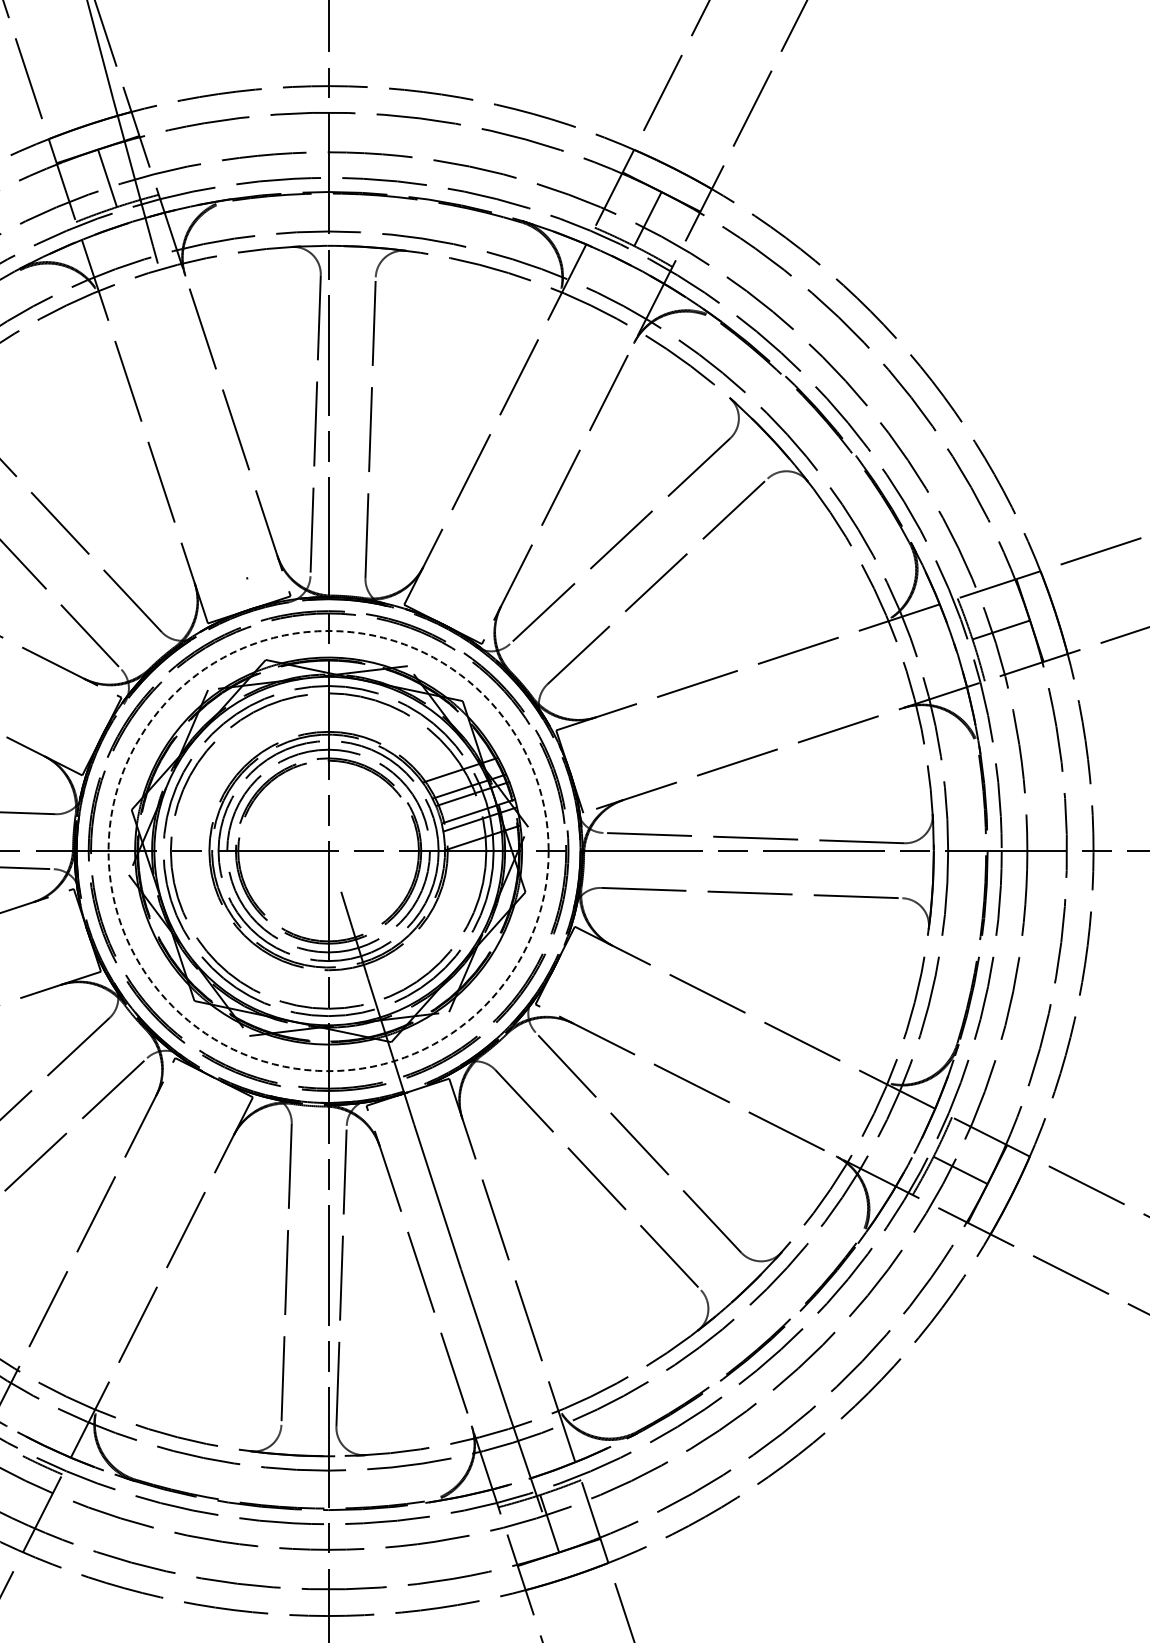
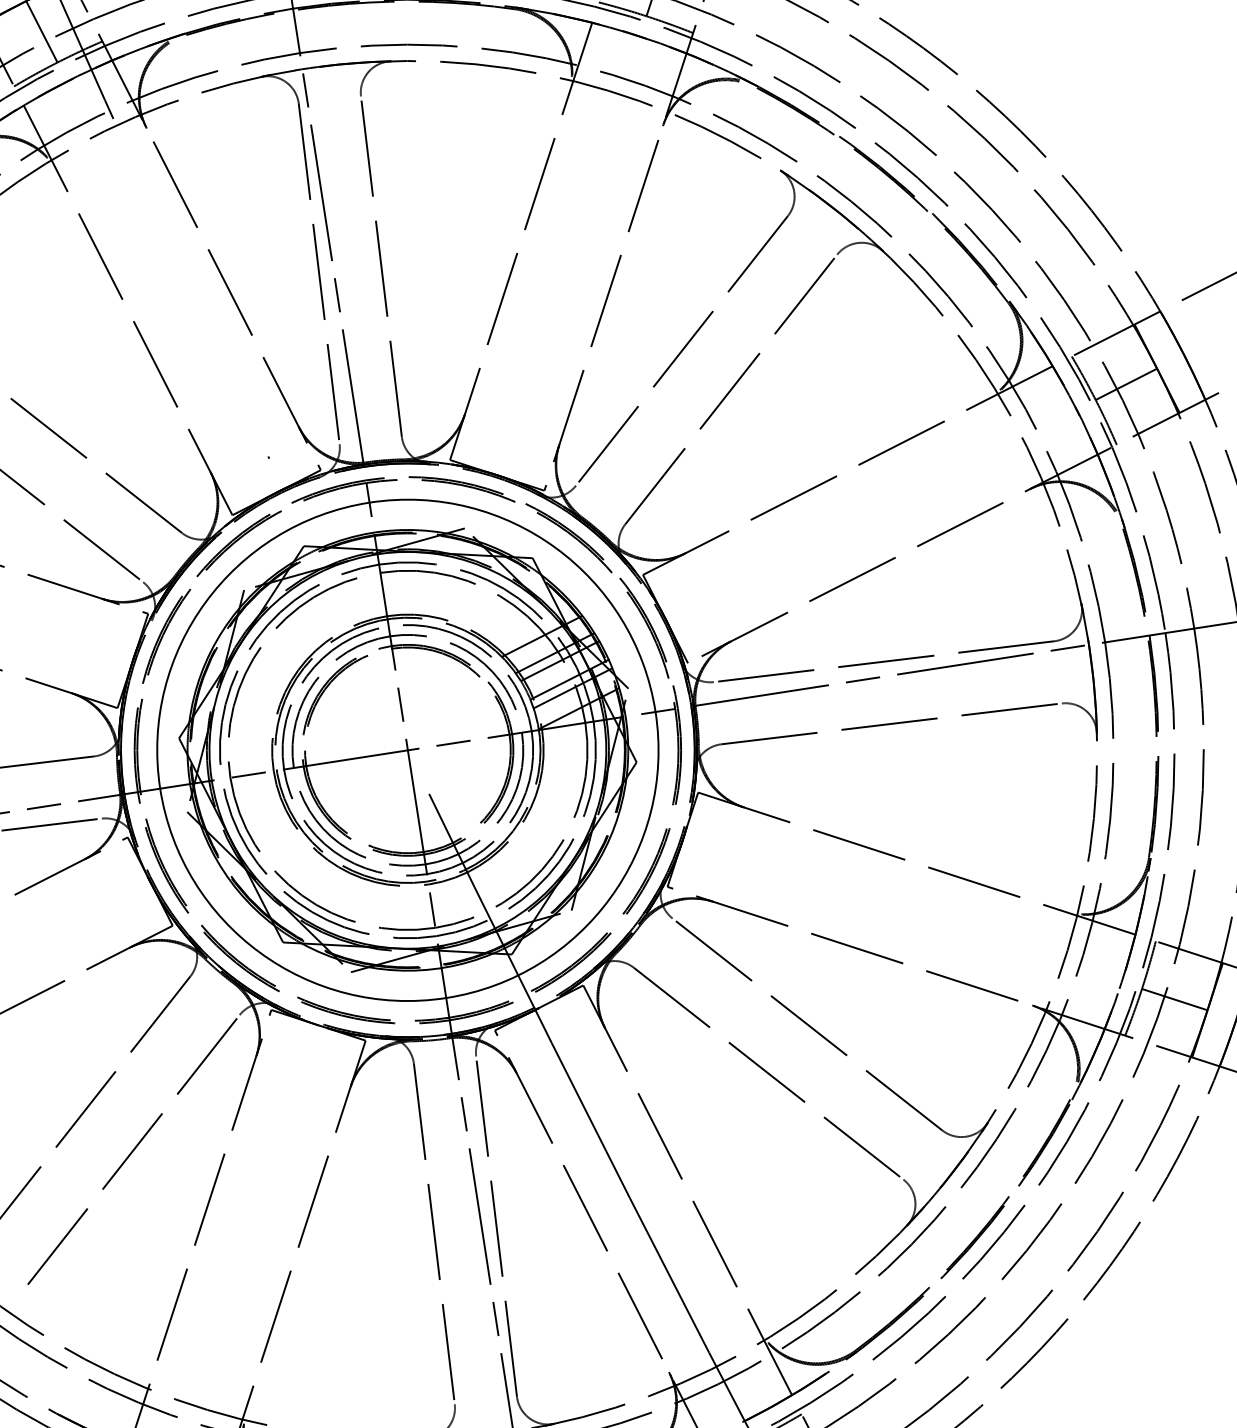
circle: (328, 850) -> (407, 749), dashed -> solid

